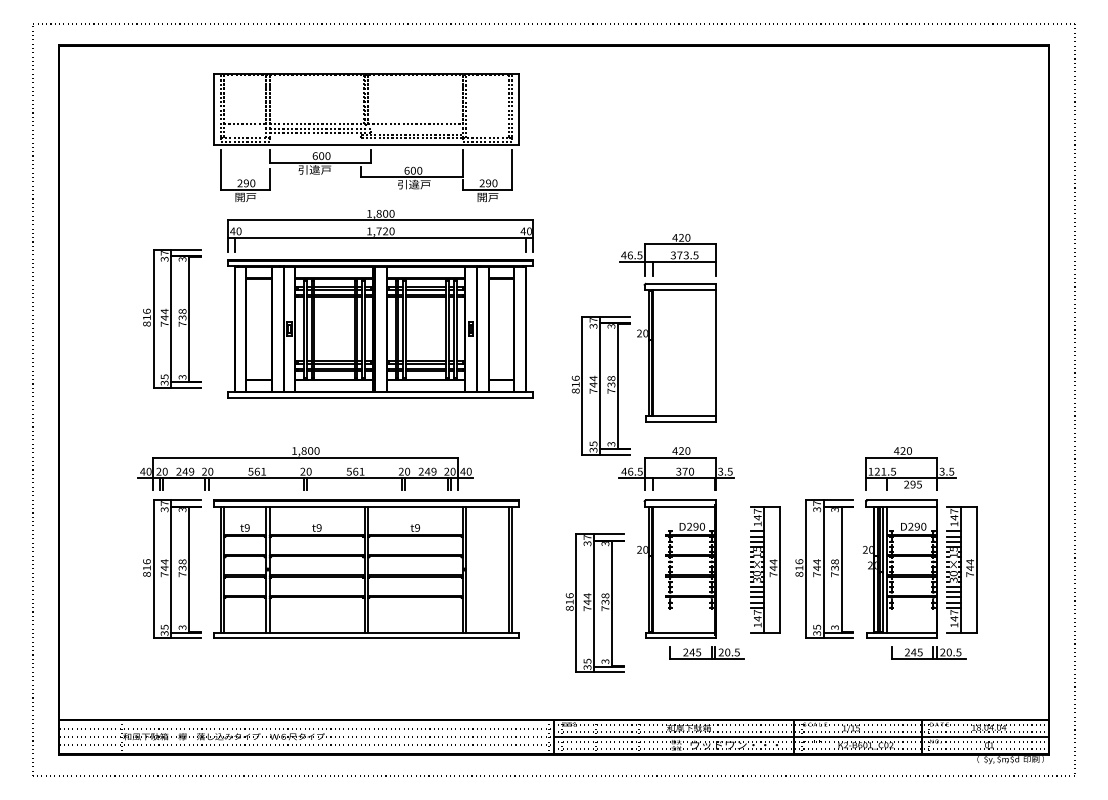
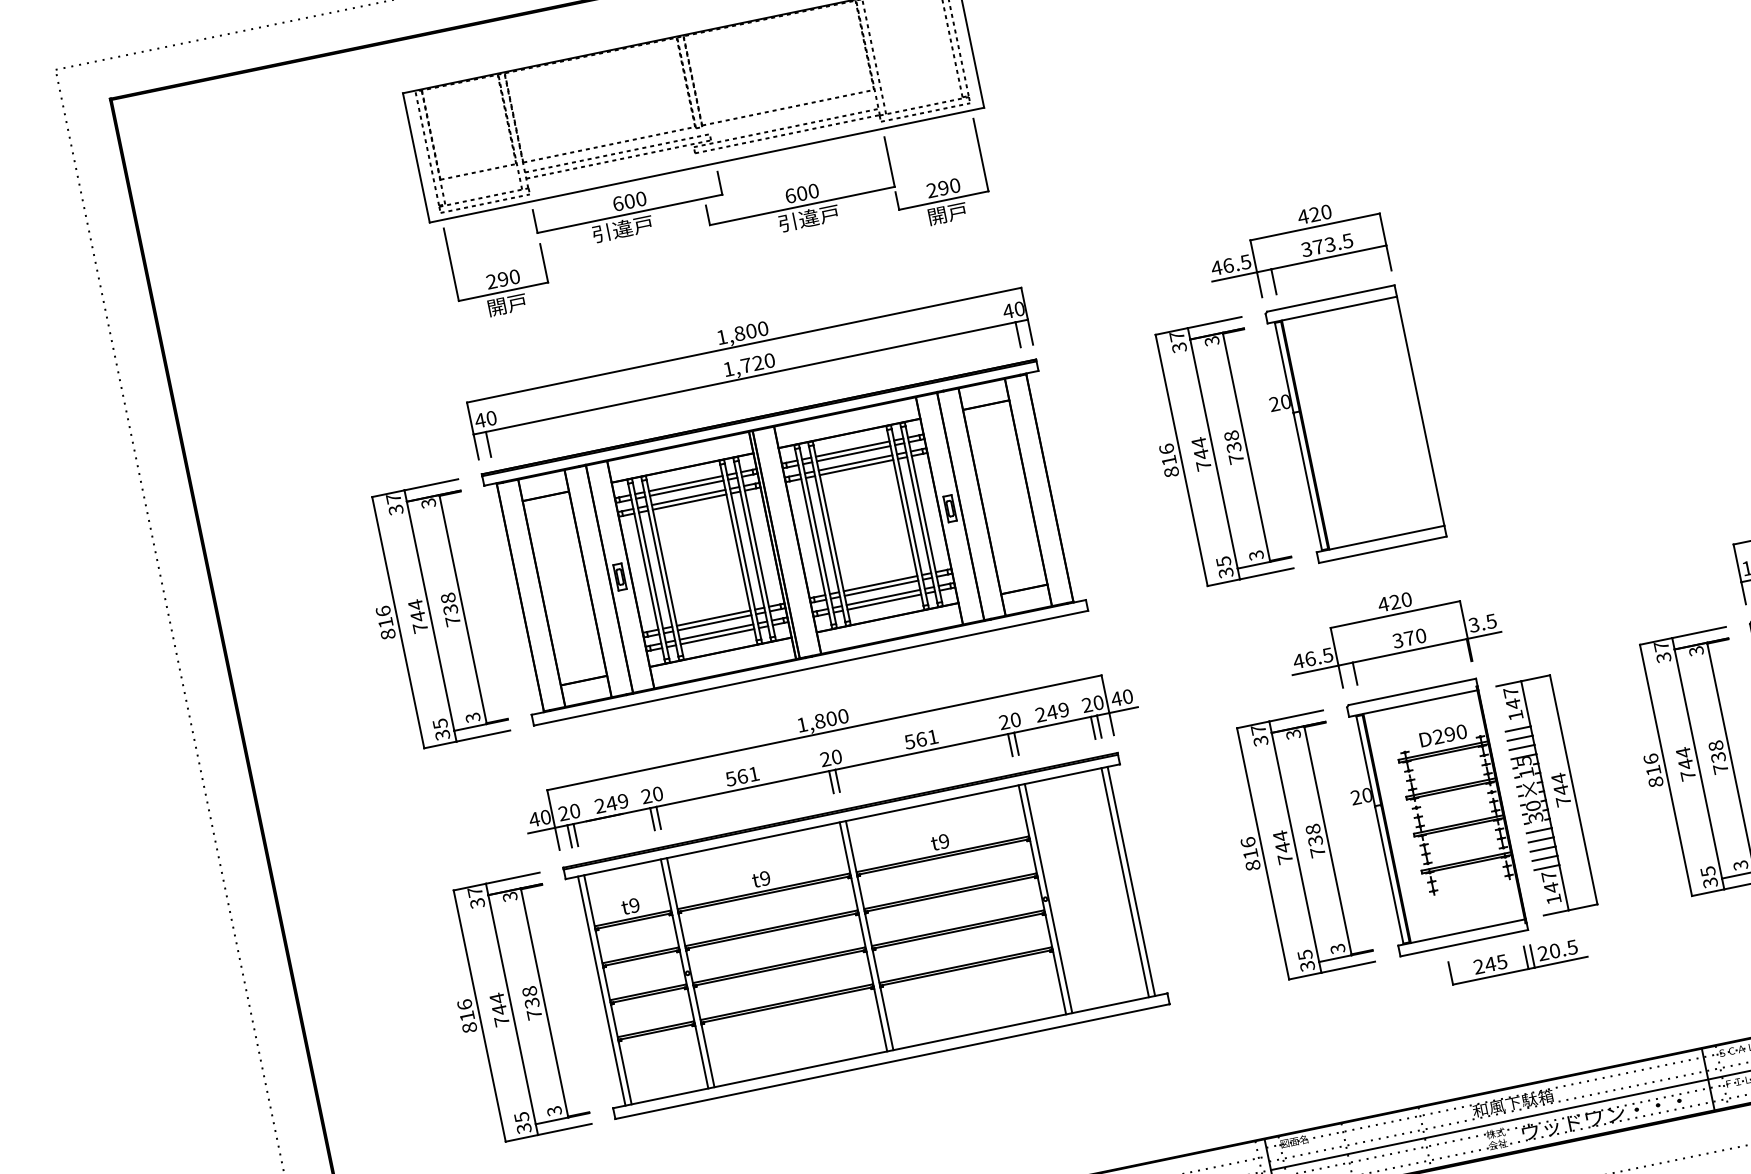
part: (380, 304) -> (776, 497), moved
part: (172, 318) -> (432, 614), moved
part: (600, 385) -> (1214, 452), moved
part: (305, 468) -> (828, 752), moved
part: (765, 569) -> (1547, 795), moved
part: (594, 602) -> (1295, 845), moved

